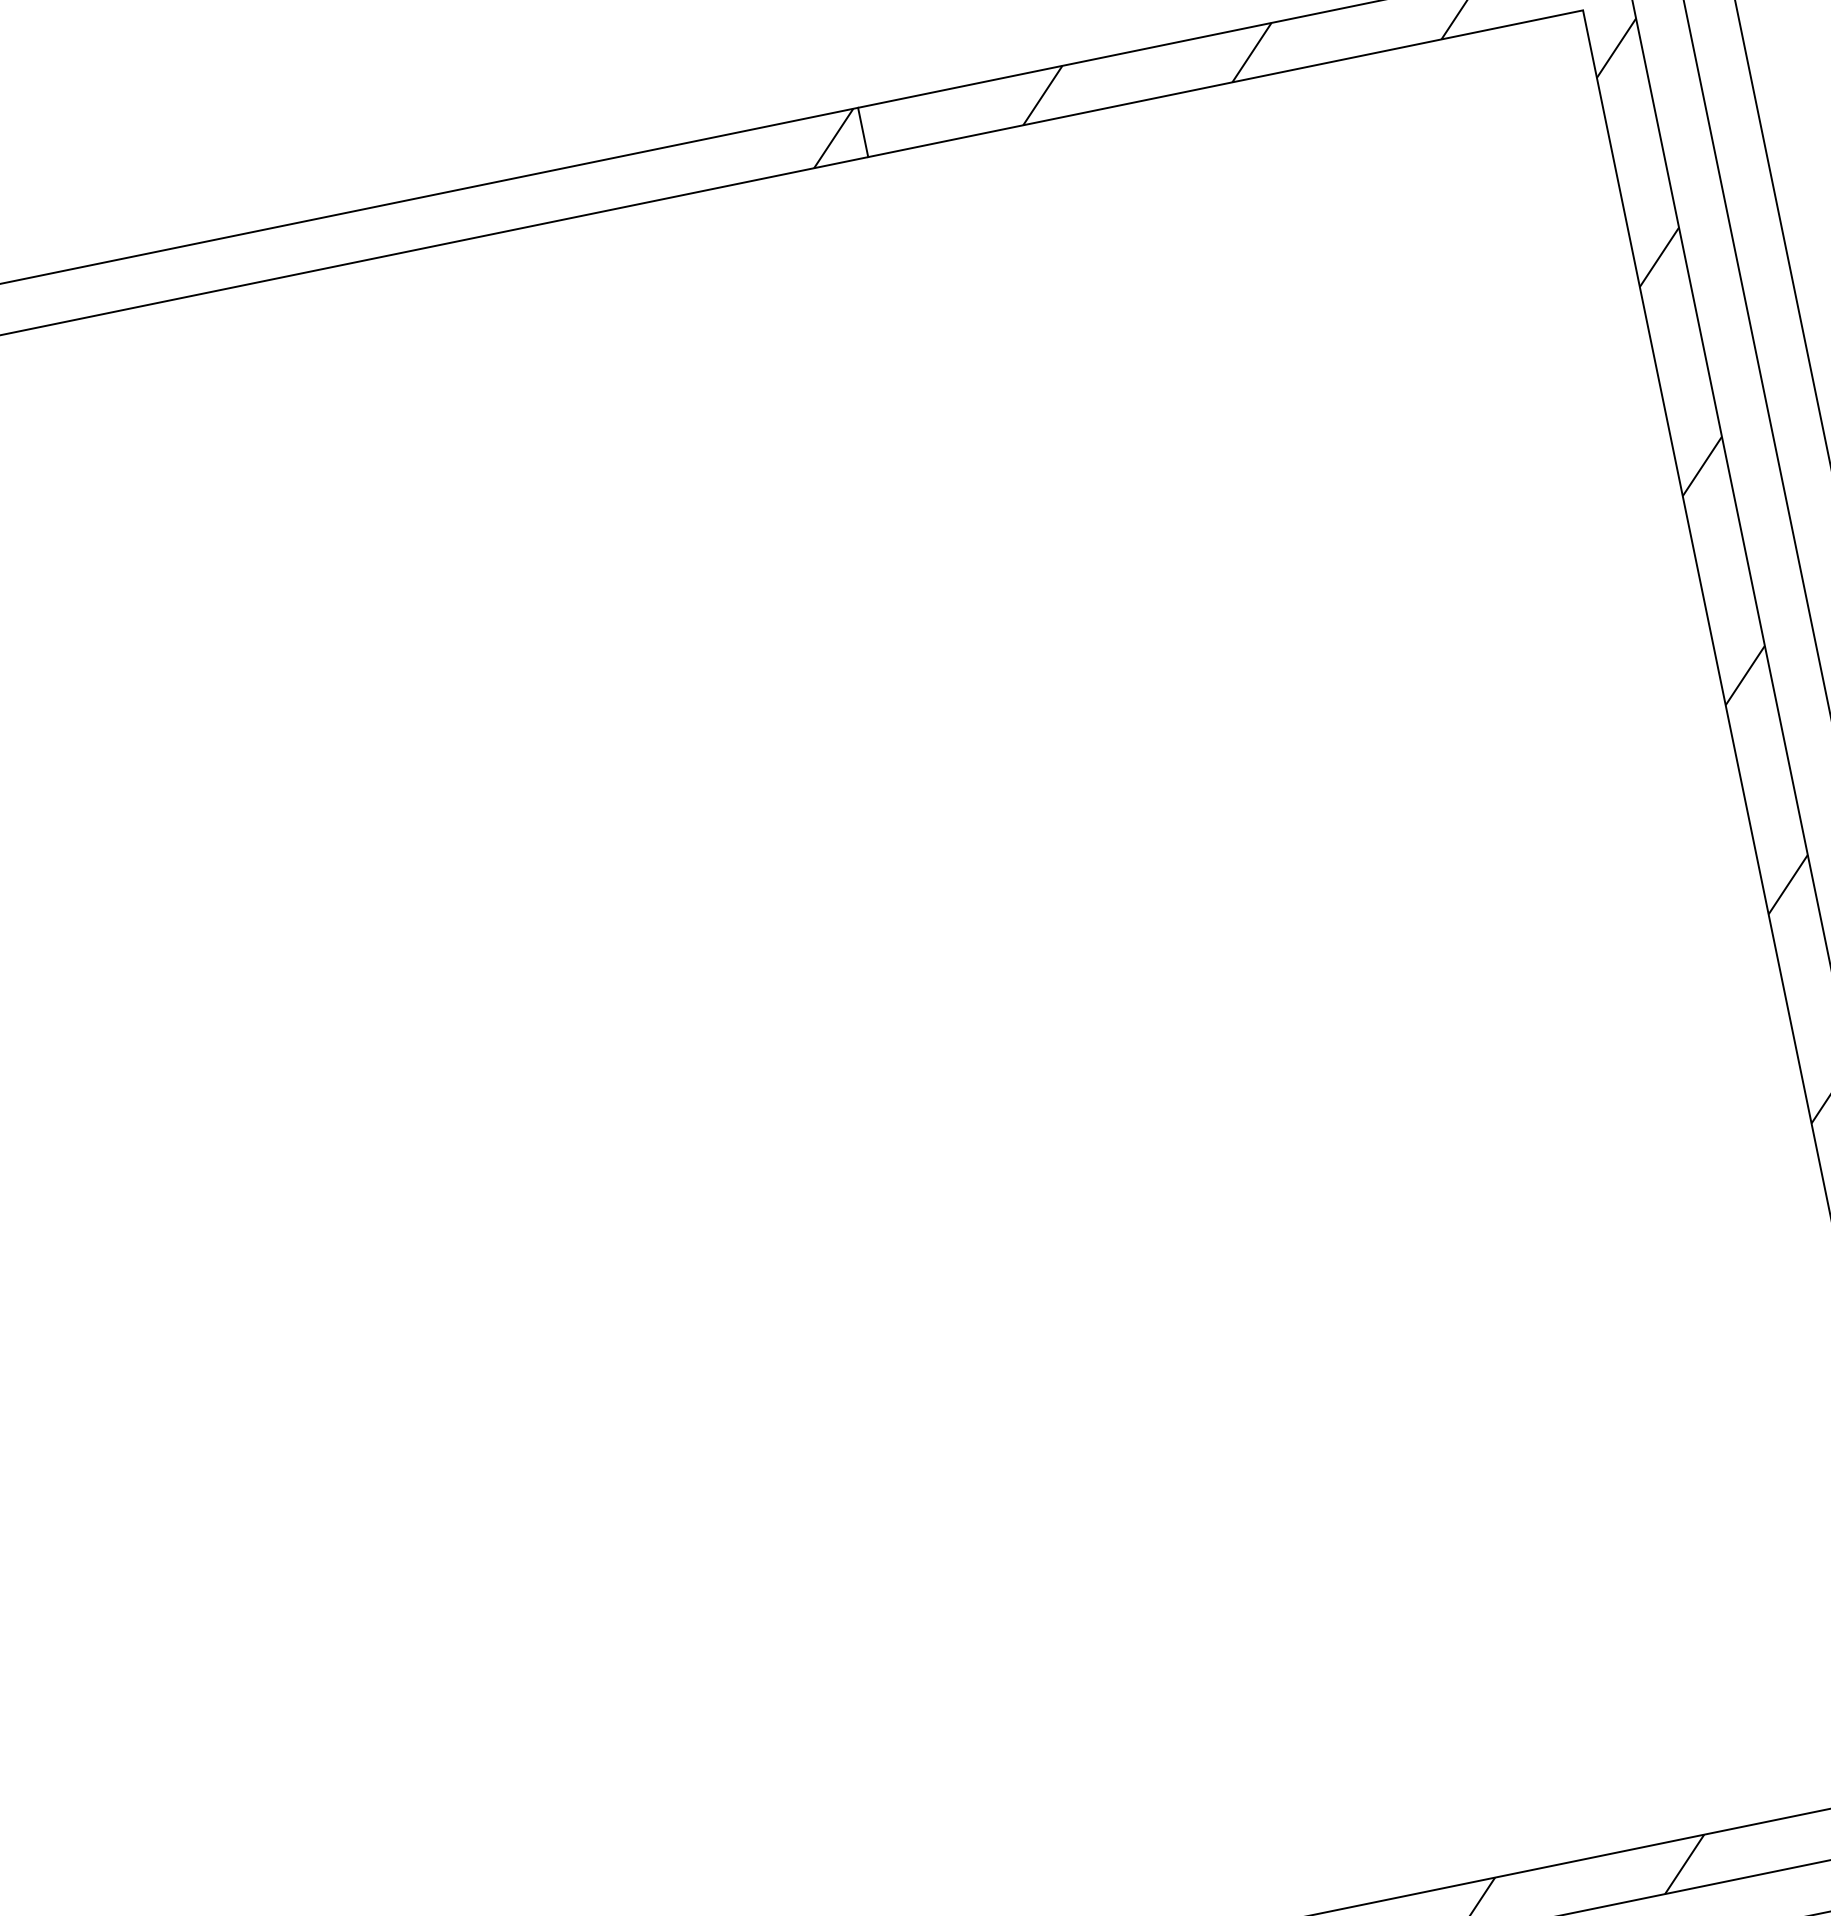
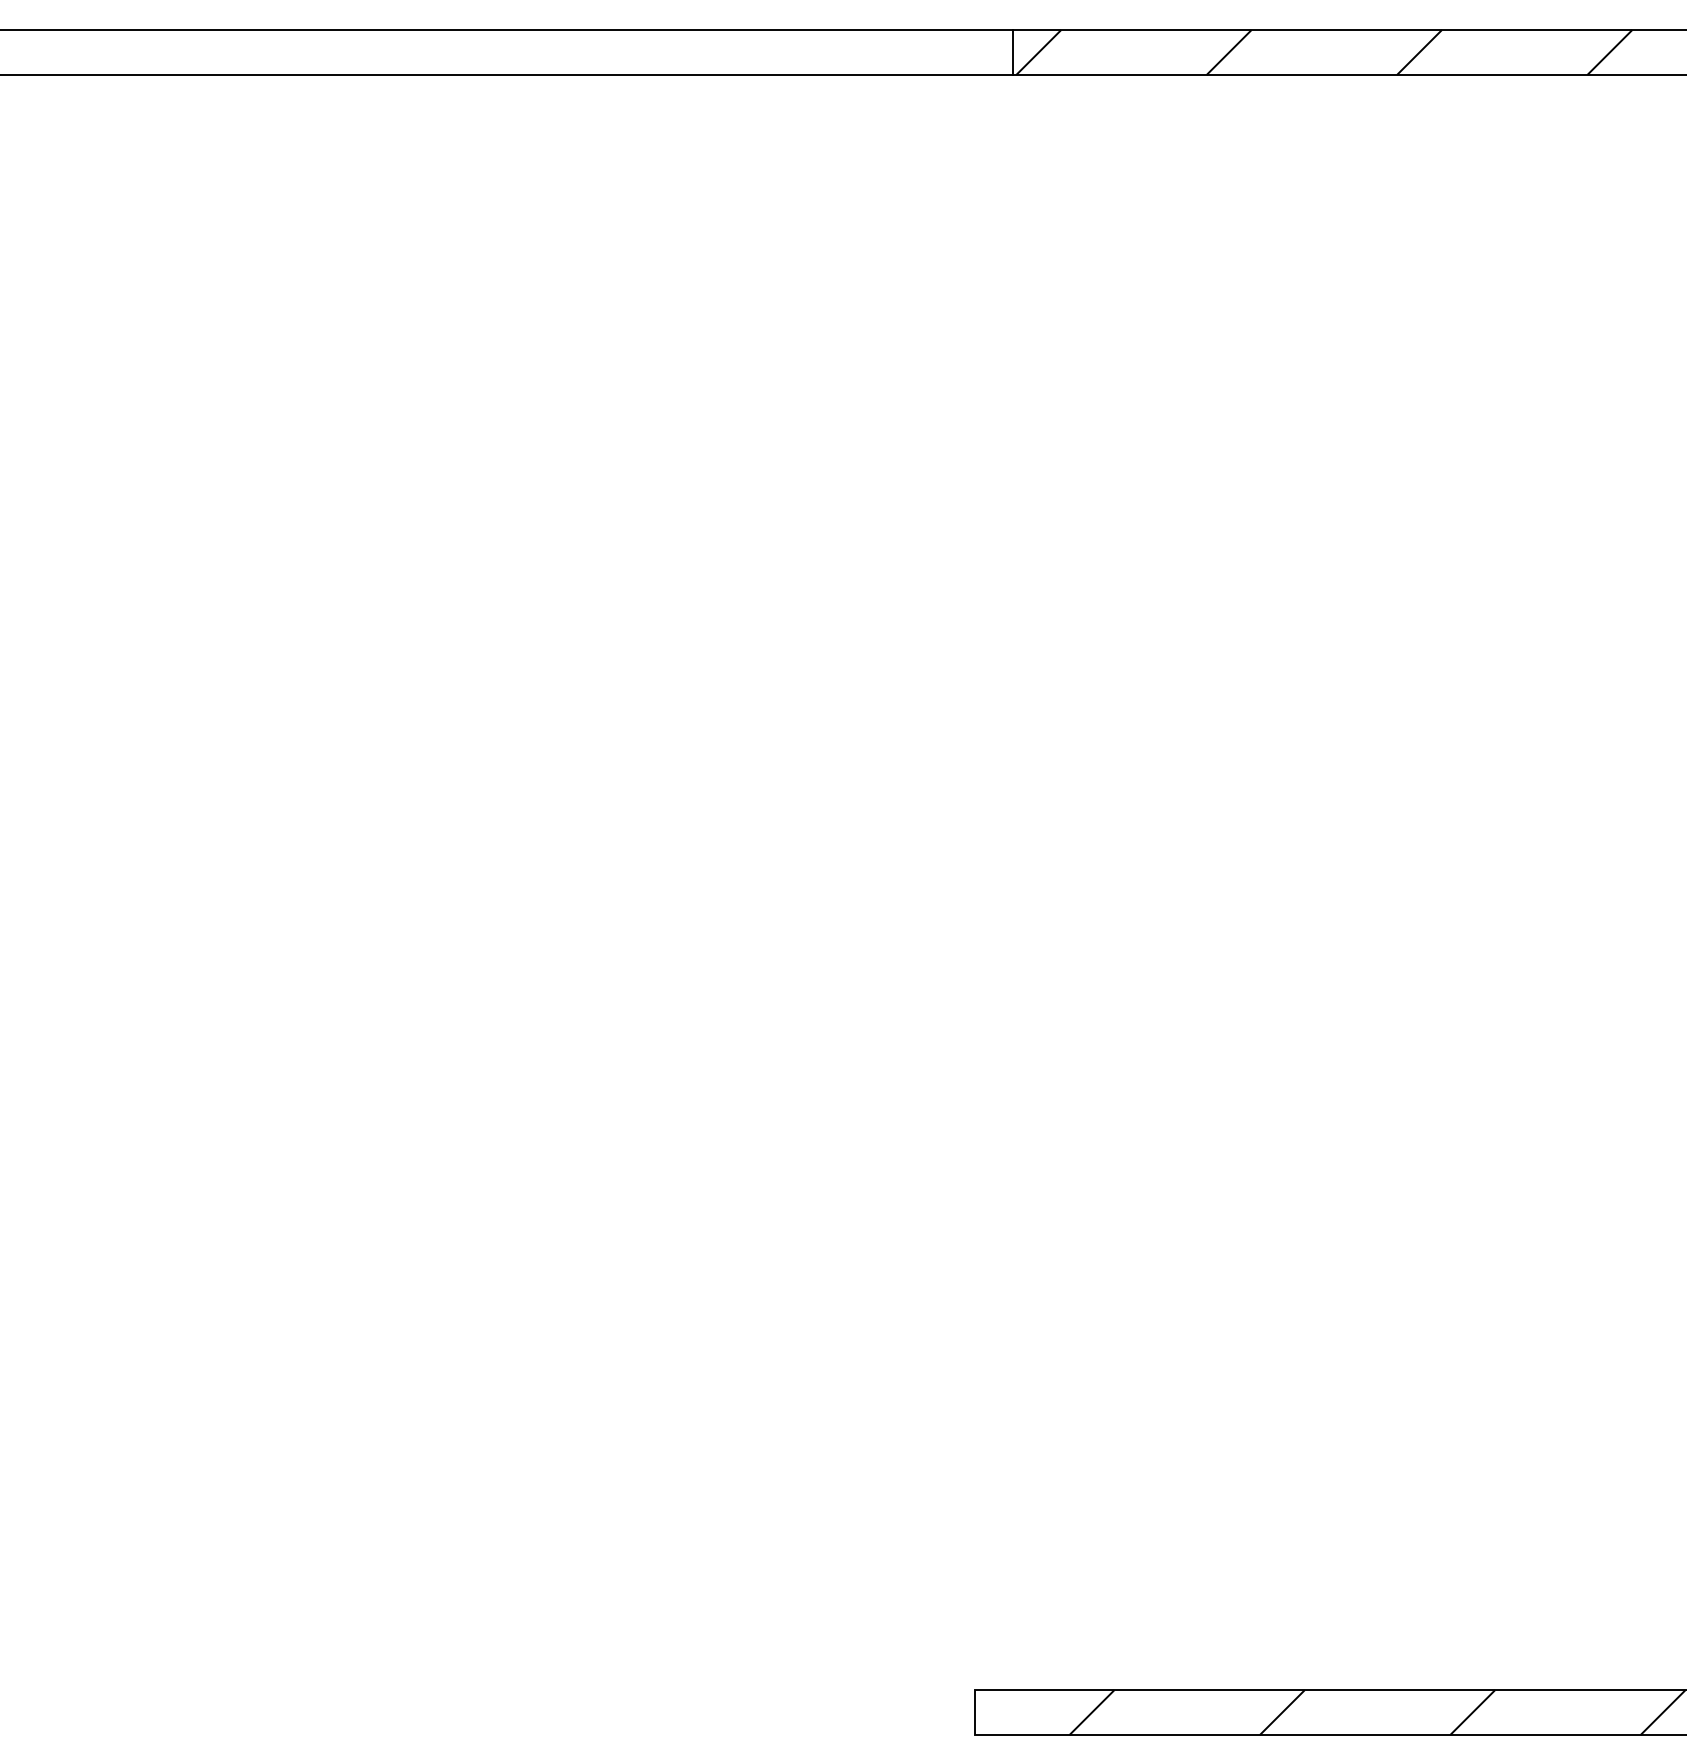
line: (863, 132) -> (1012, 52), moved

